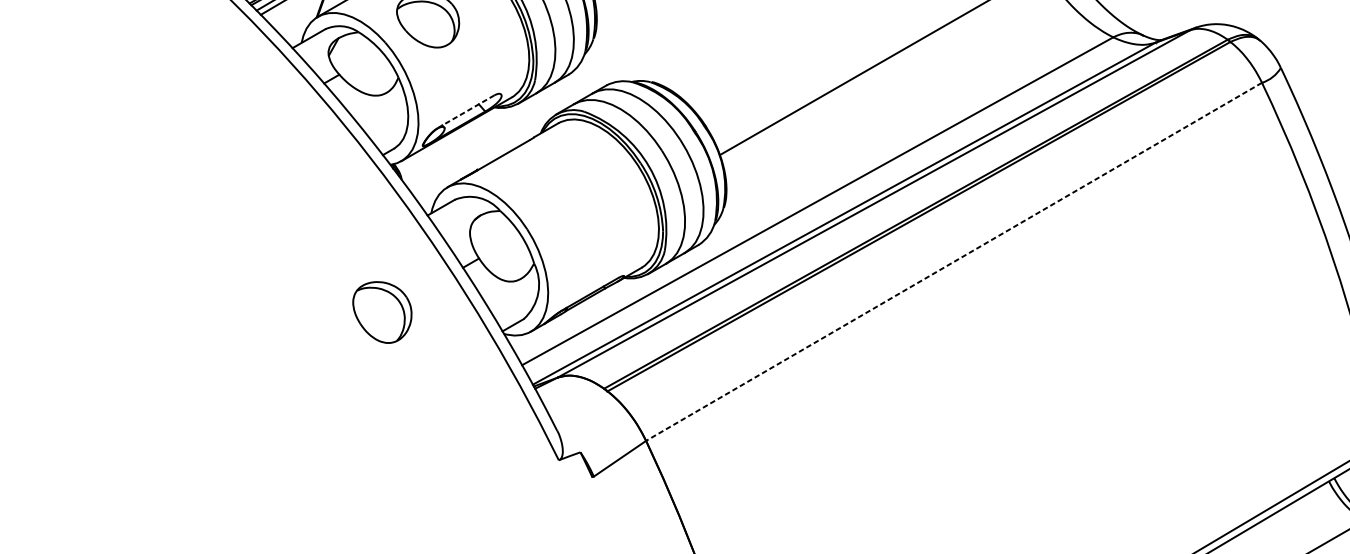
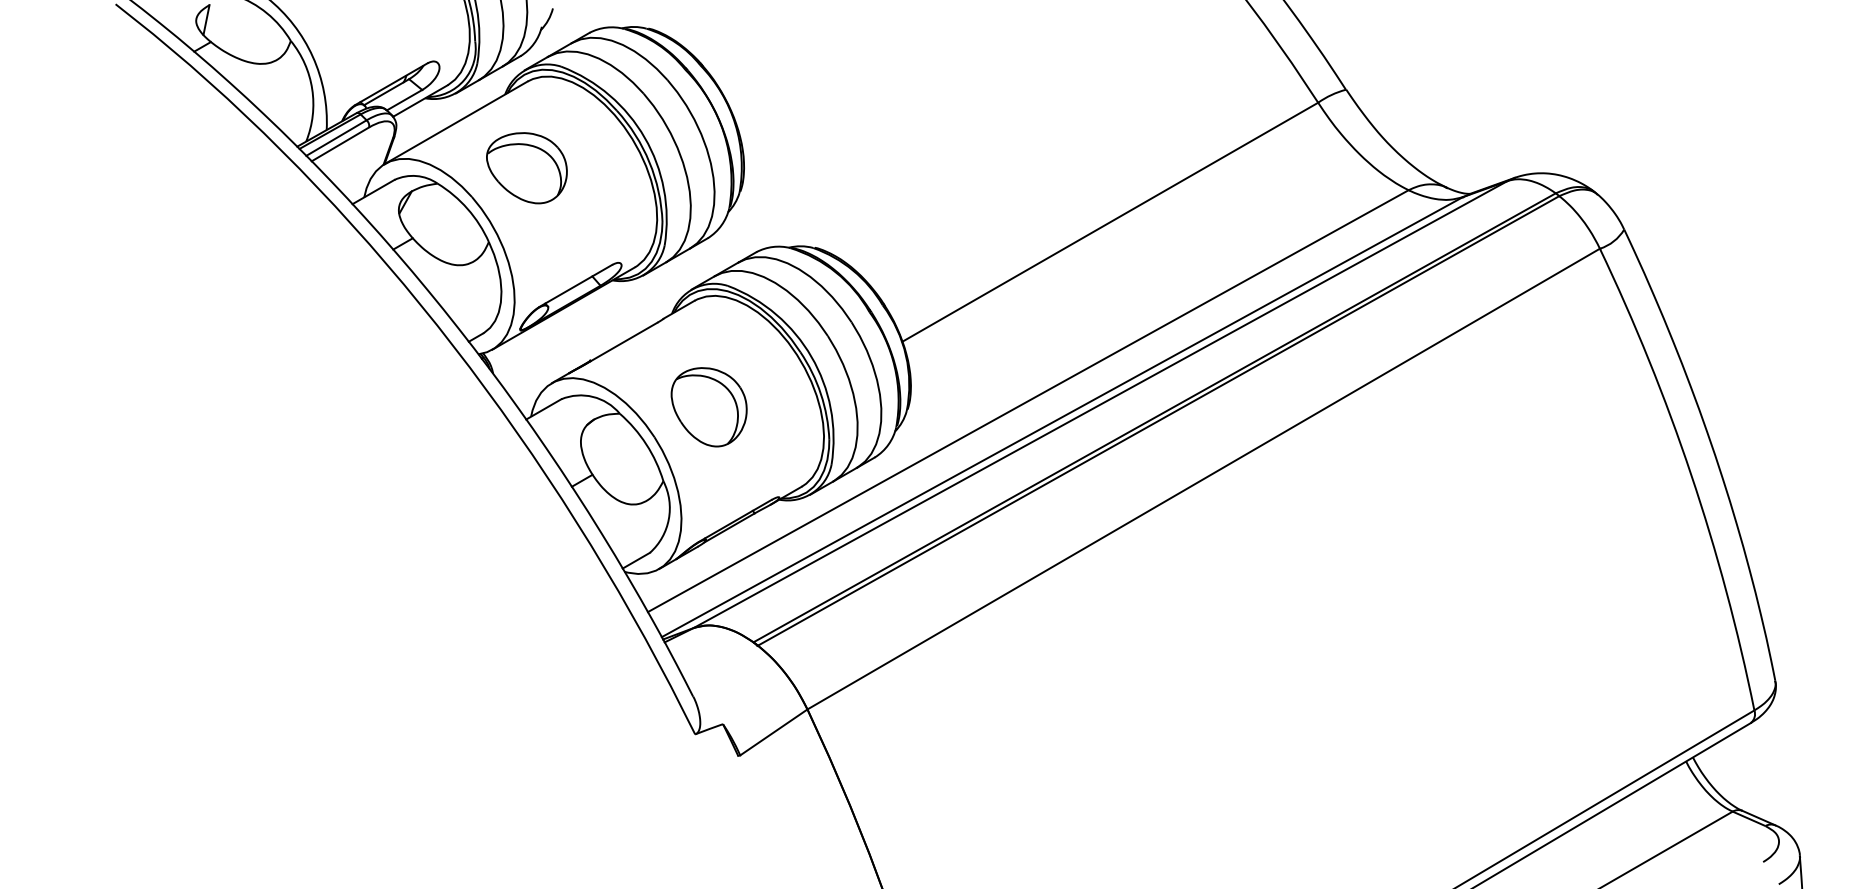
line: (465, 111) -> (575, 285), dashed -> solid
line: (953, 262) -> (1203, 479), dashed -> solid
part: (381, 312) -> (708, 407), moved

